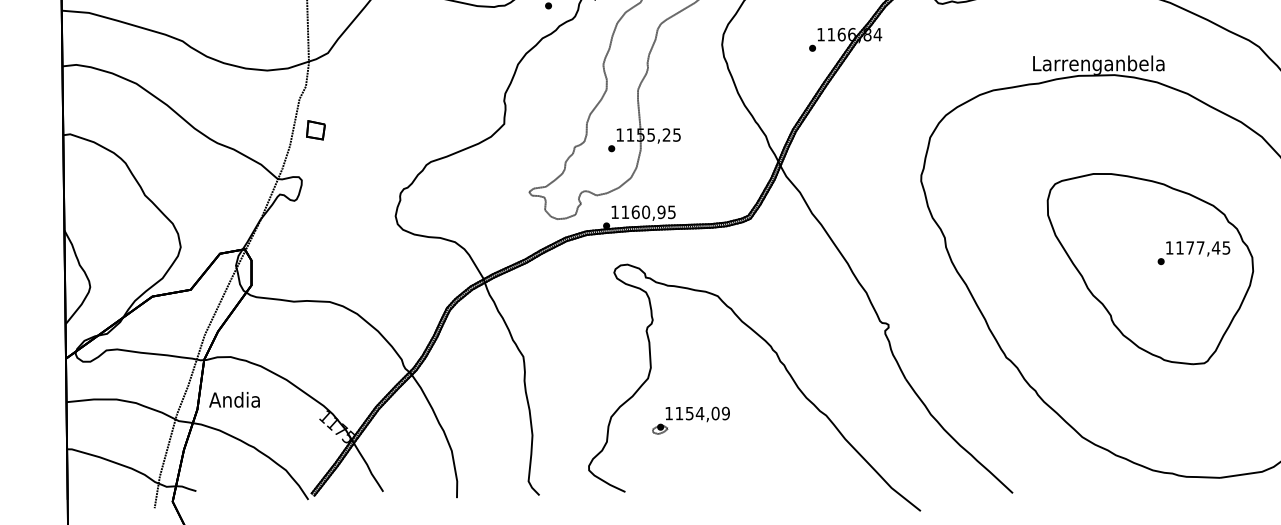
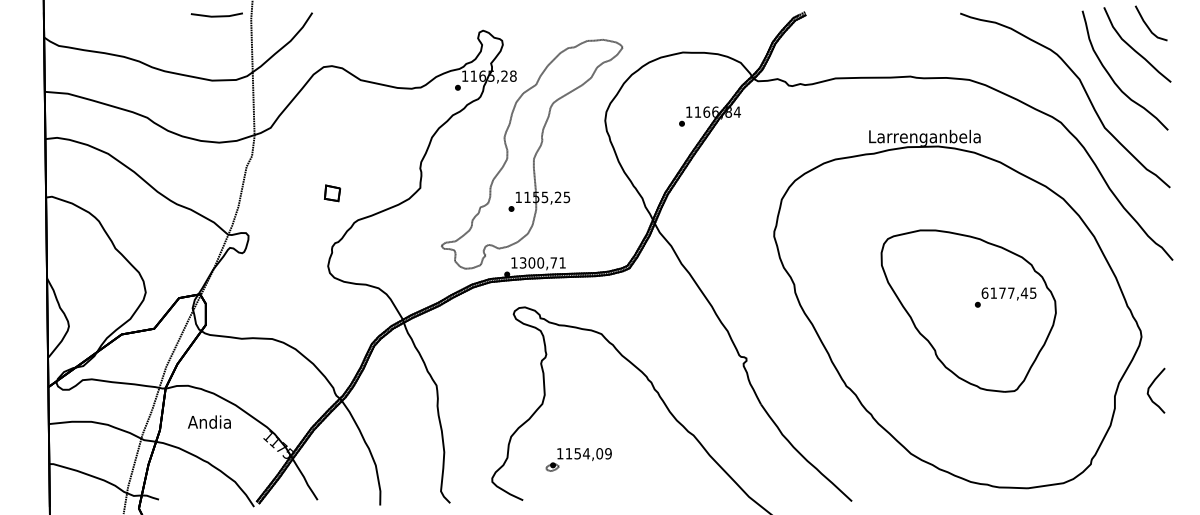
part: (314, 130) -> (331, 193), moved
text: (648, 211) -> (542, 262), 1160,95 -> 1300,71
text: (1169, 247) -> (984, 292), 1177,45 -> 6177,45
text: (234, 399) -> (209, 421), moved
part: (690, 420) -> (578, 459), moved

